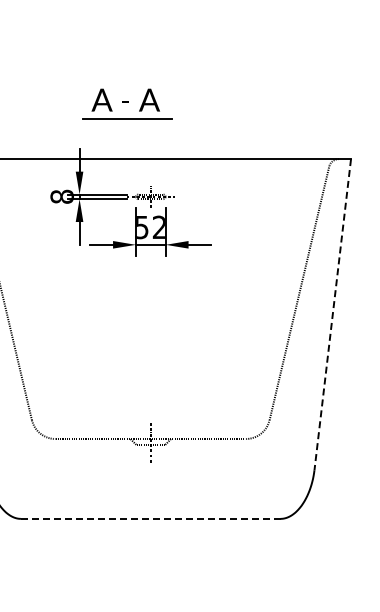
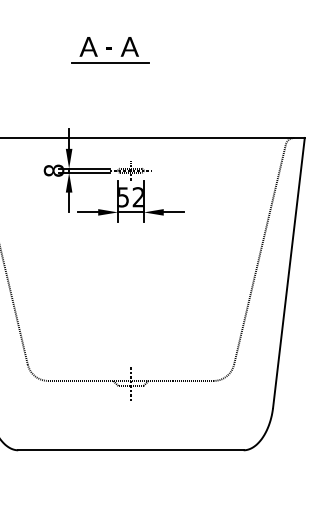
part: (127, 103) -> (110, 49), moved
line: (332, 314) -> (288, 272), dashed -> solid
line: (150, 518) -> (130, 449), dashed -> solid

